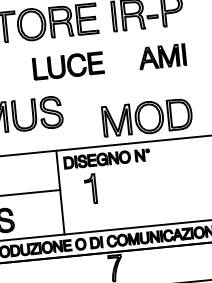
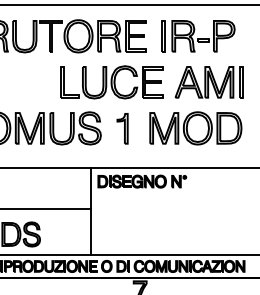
part: (161, 56) -> (208, 82), size x1.43
part: (67, 66) -> (111, 82), size x1.43
part: (147, 117) -> (195, 128), moved
part: (90, 188) -> (122, 128), moved

